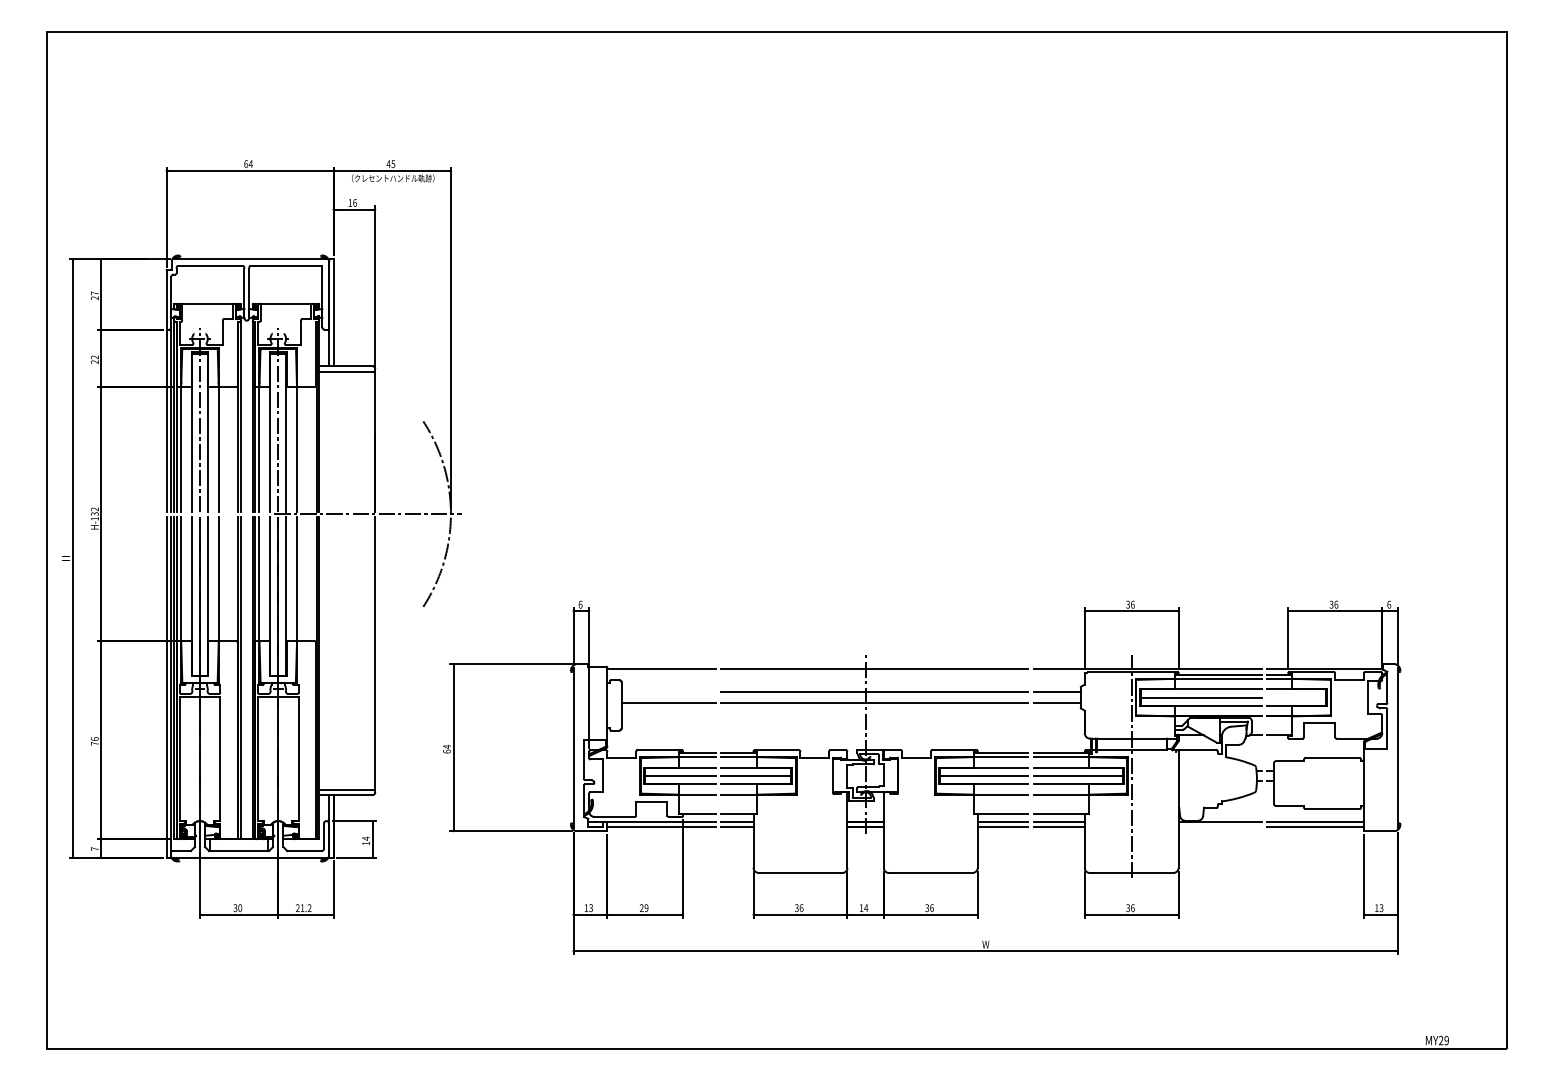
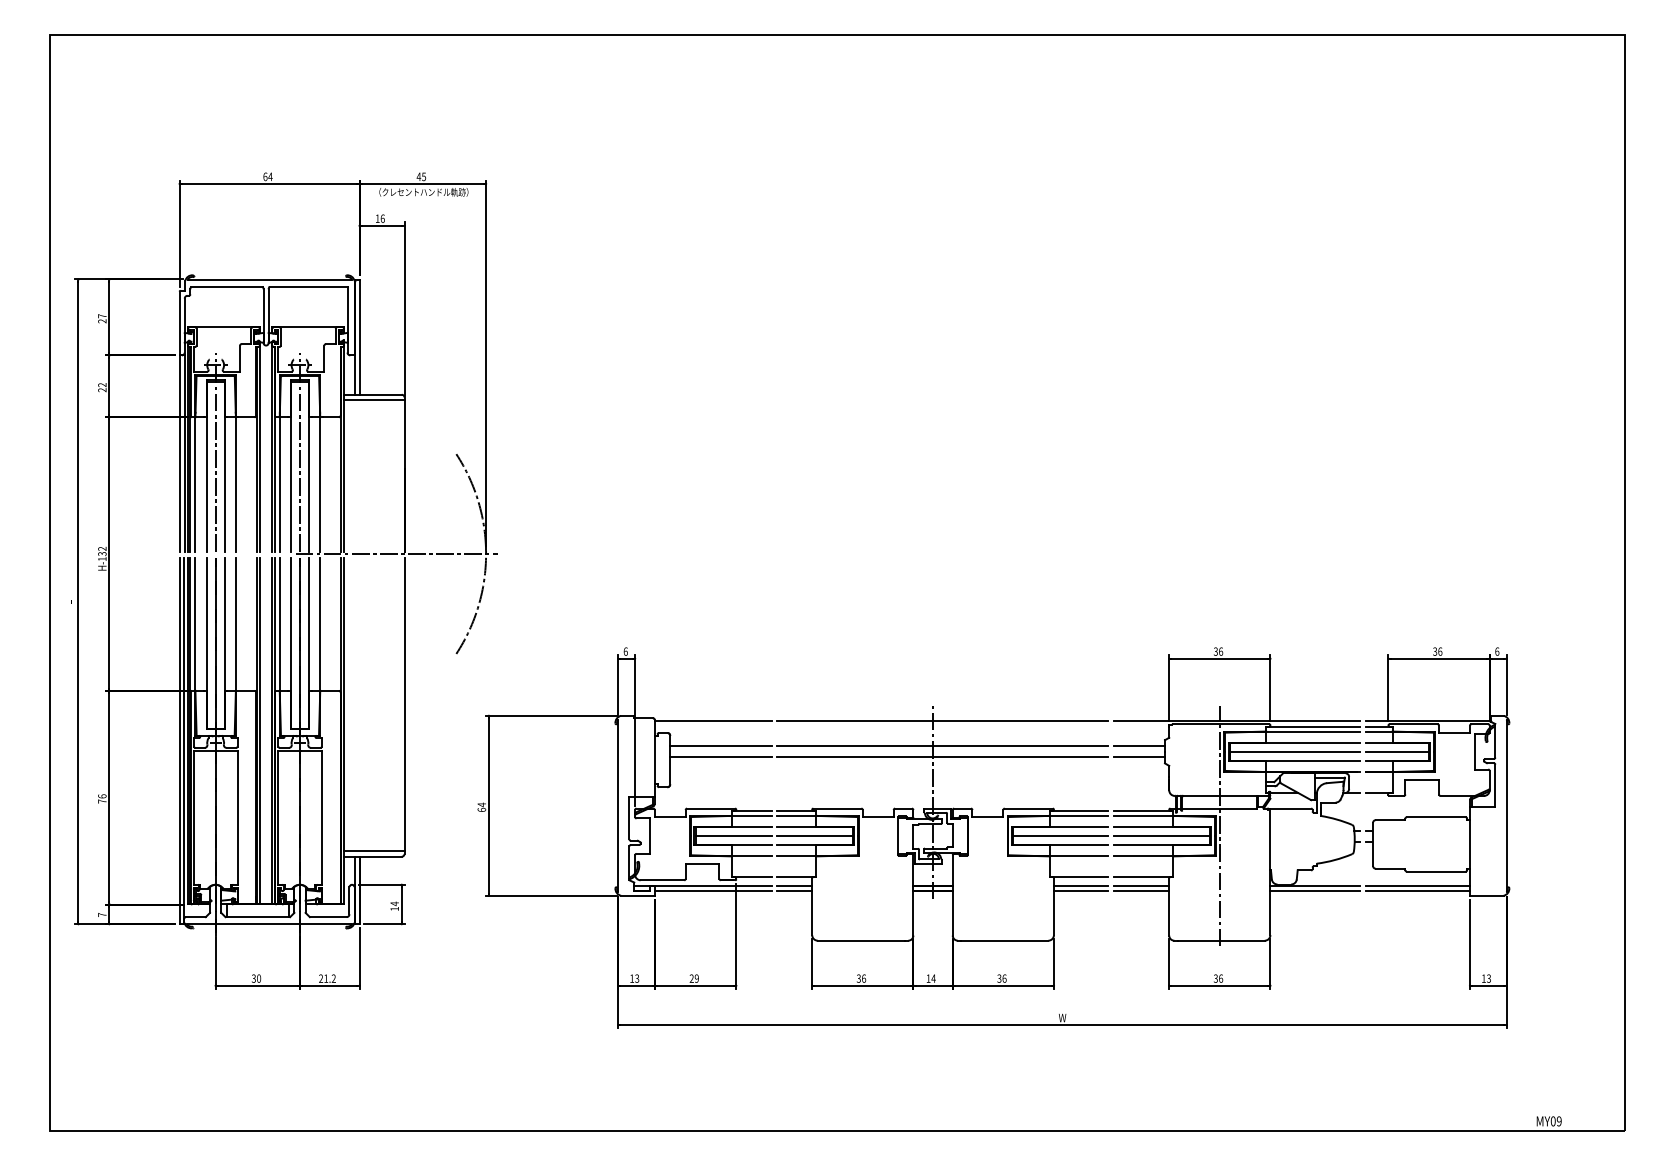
line: (668, 692) -> (720, 746), added
line: (1296, 697) -> (1397, 751), added
line: (1220, 826) -> (1315, 890), added
text: (1441, 1040) -> (1553, 1121), MY29 -> MY09

